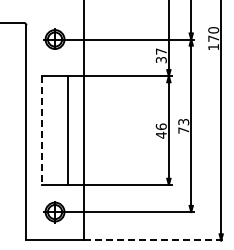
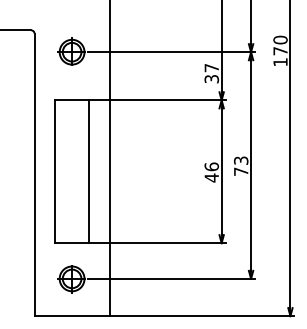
line: (42, 131) -> (55, 173), dashed -> solid
line: (154, 240) -> (202, 316), dashed -> solid

